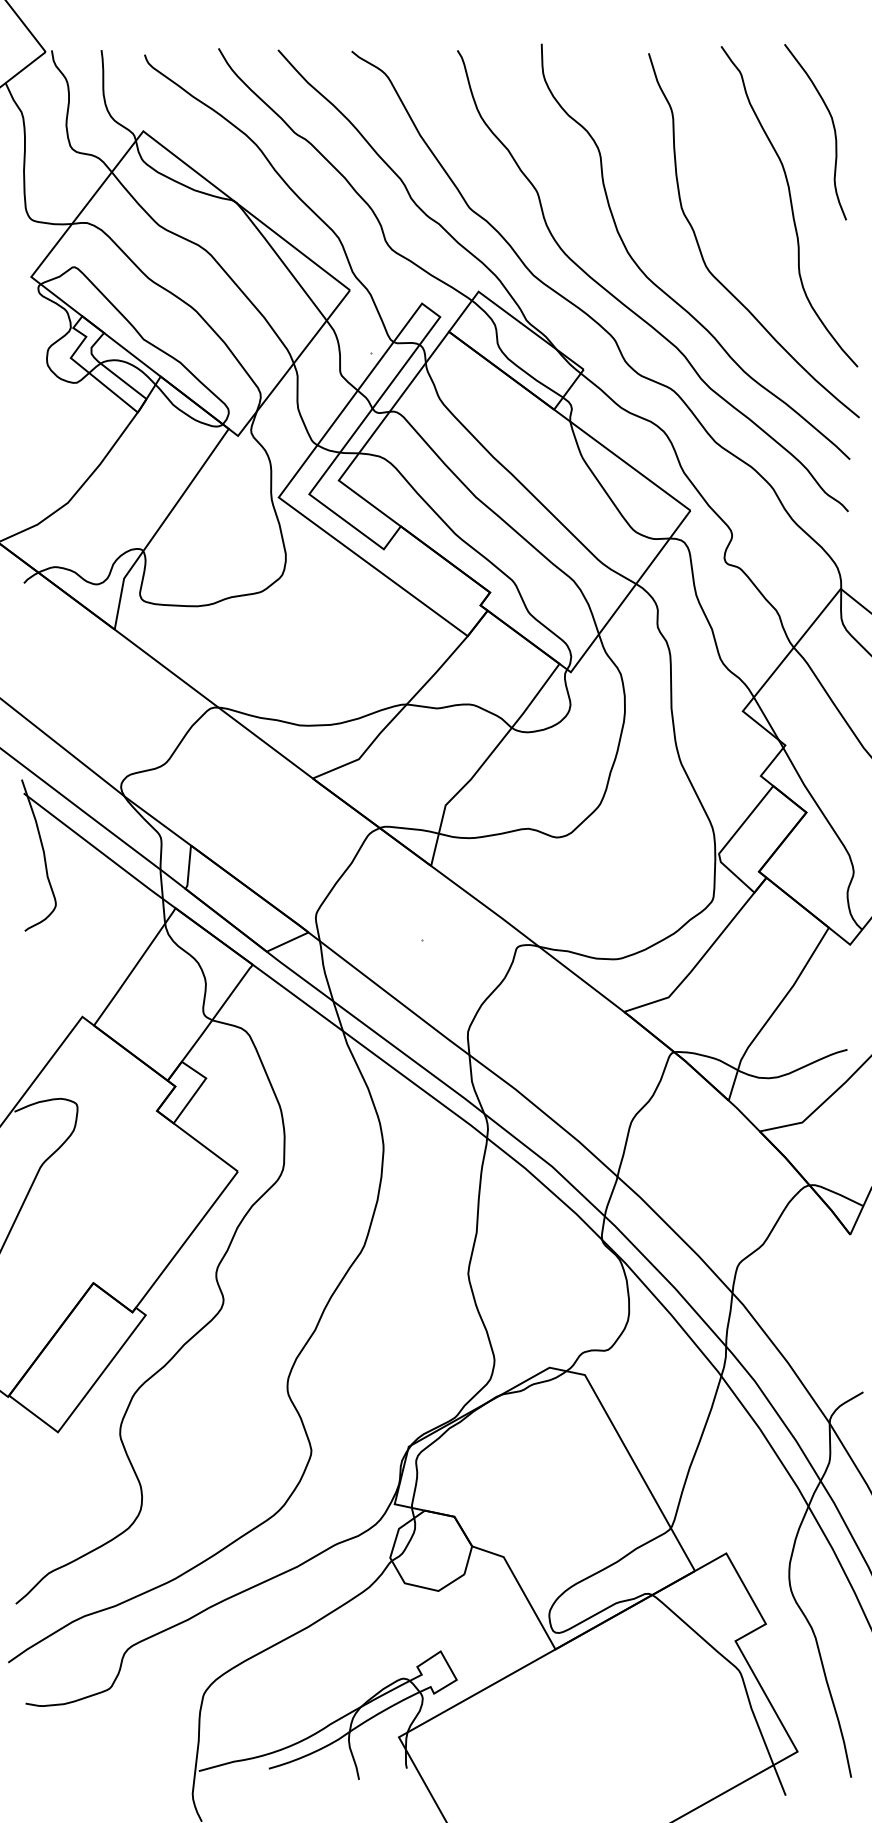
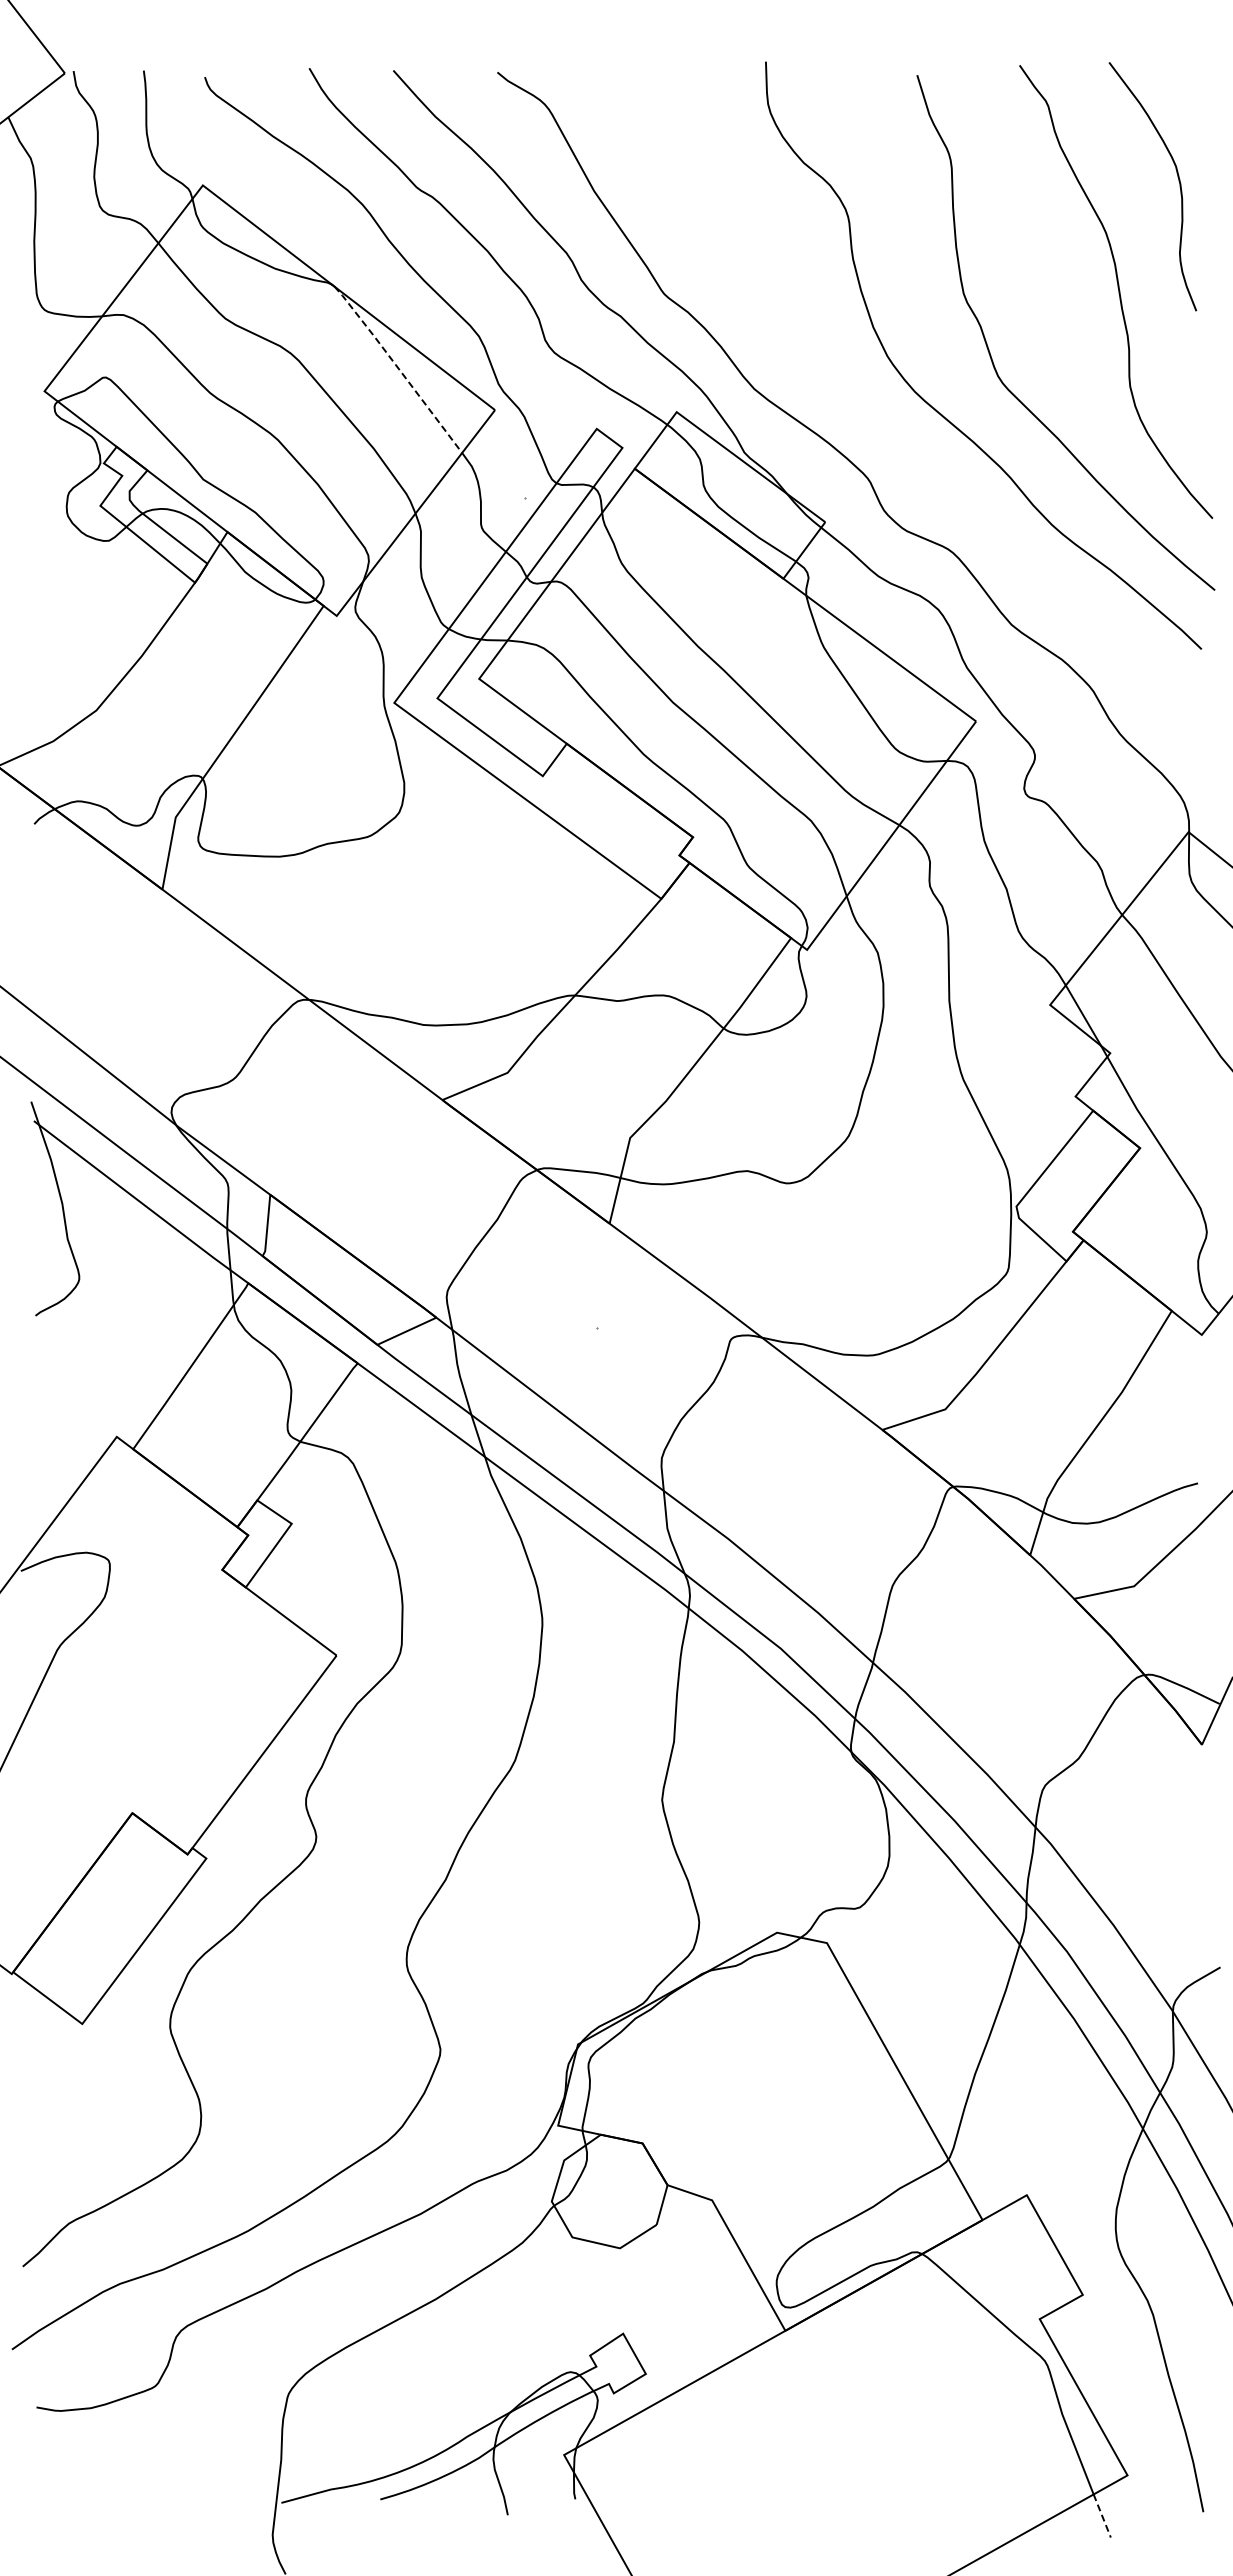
line: (281, 260) -> (397, 367), solid -> dashed
curve: (629, 308) -> (890, 435), removed
line: (779, 1780) -> (1102, 2516), solid -> dashed

